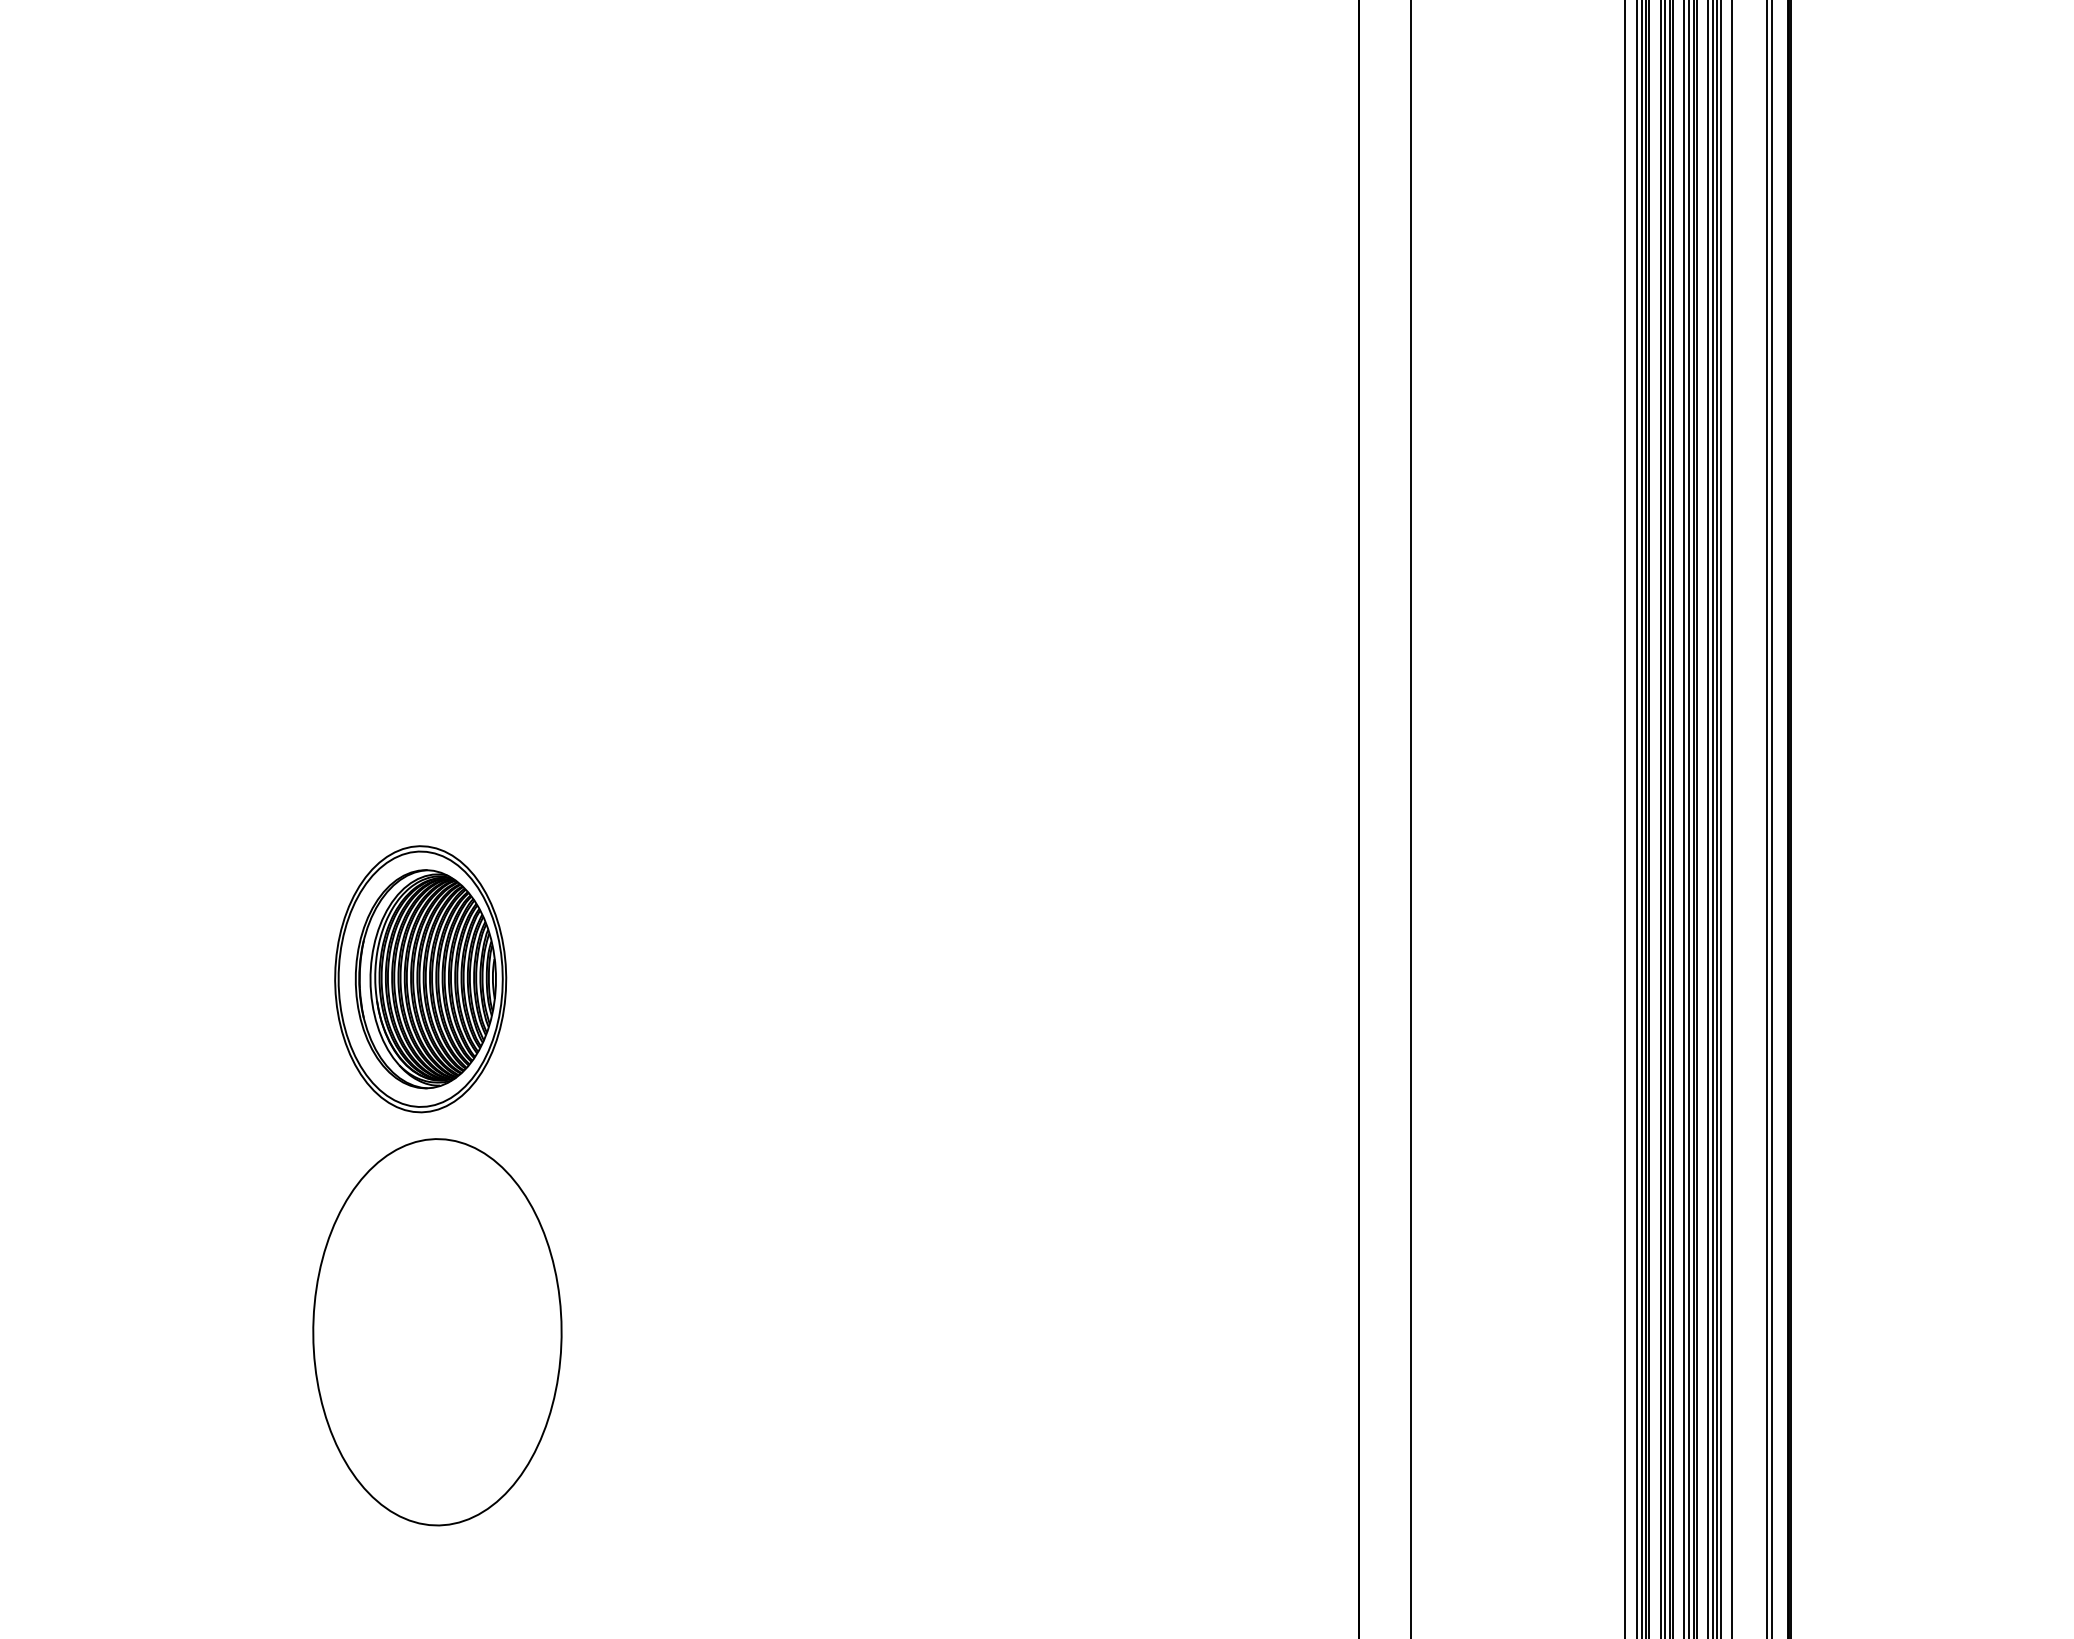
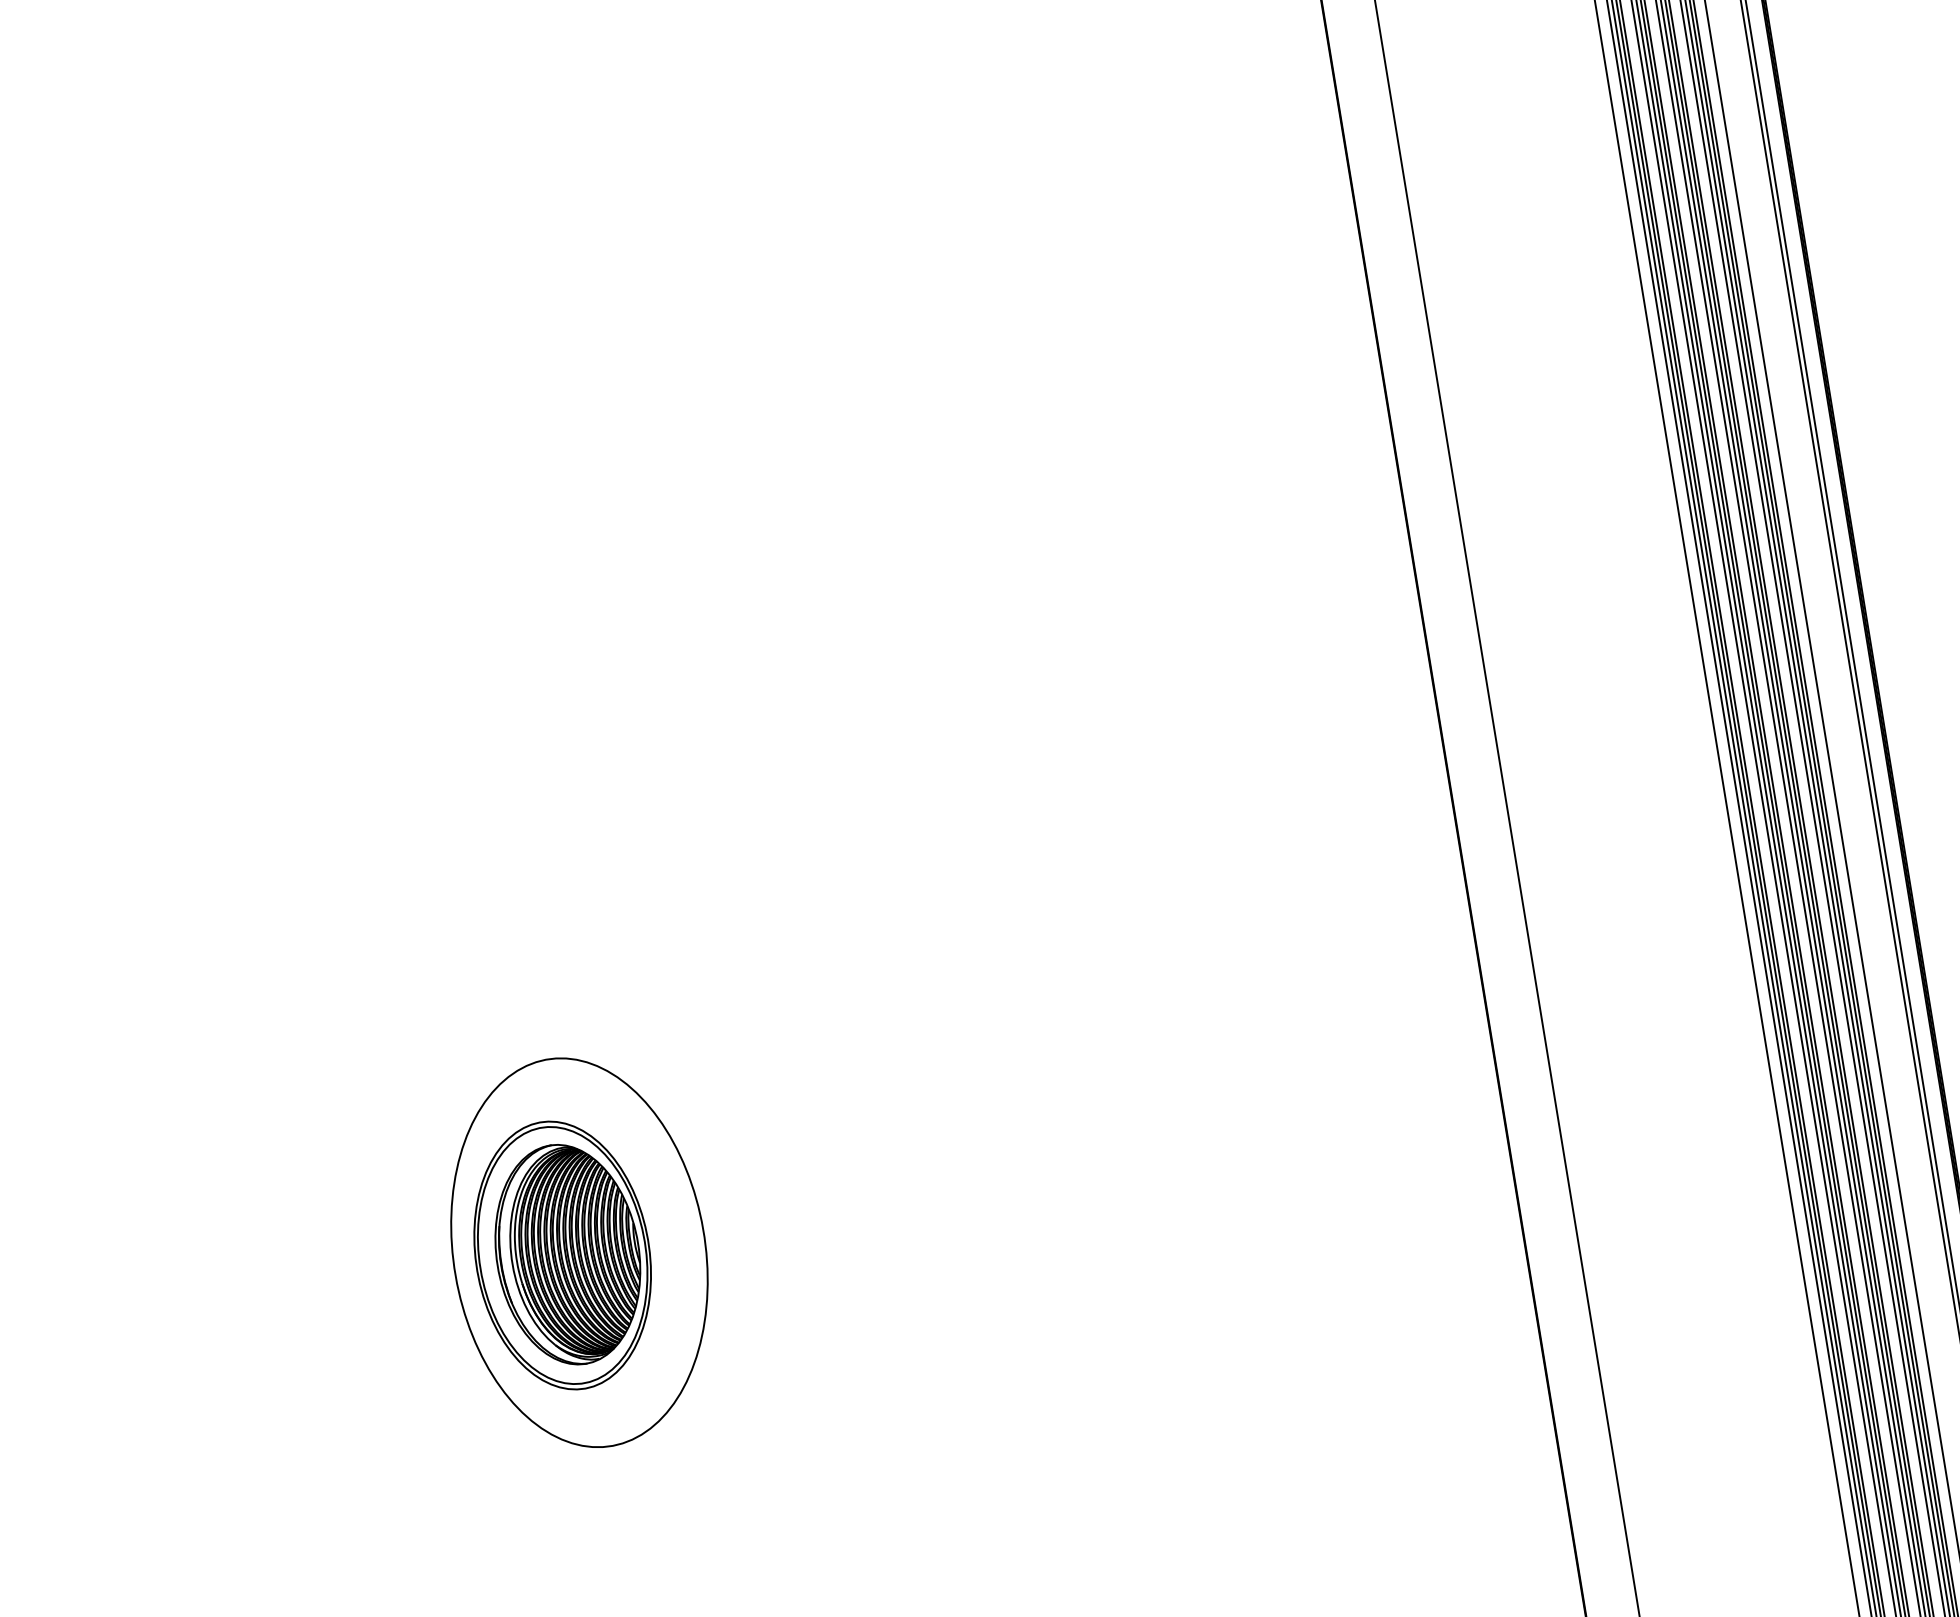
part: (420, 979) -> (562, 1255), moved

